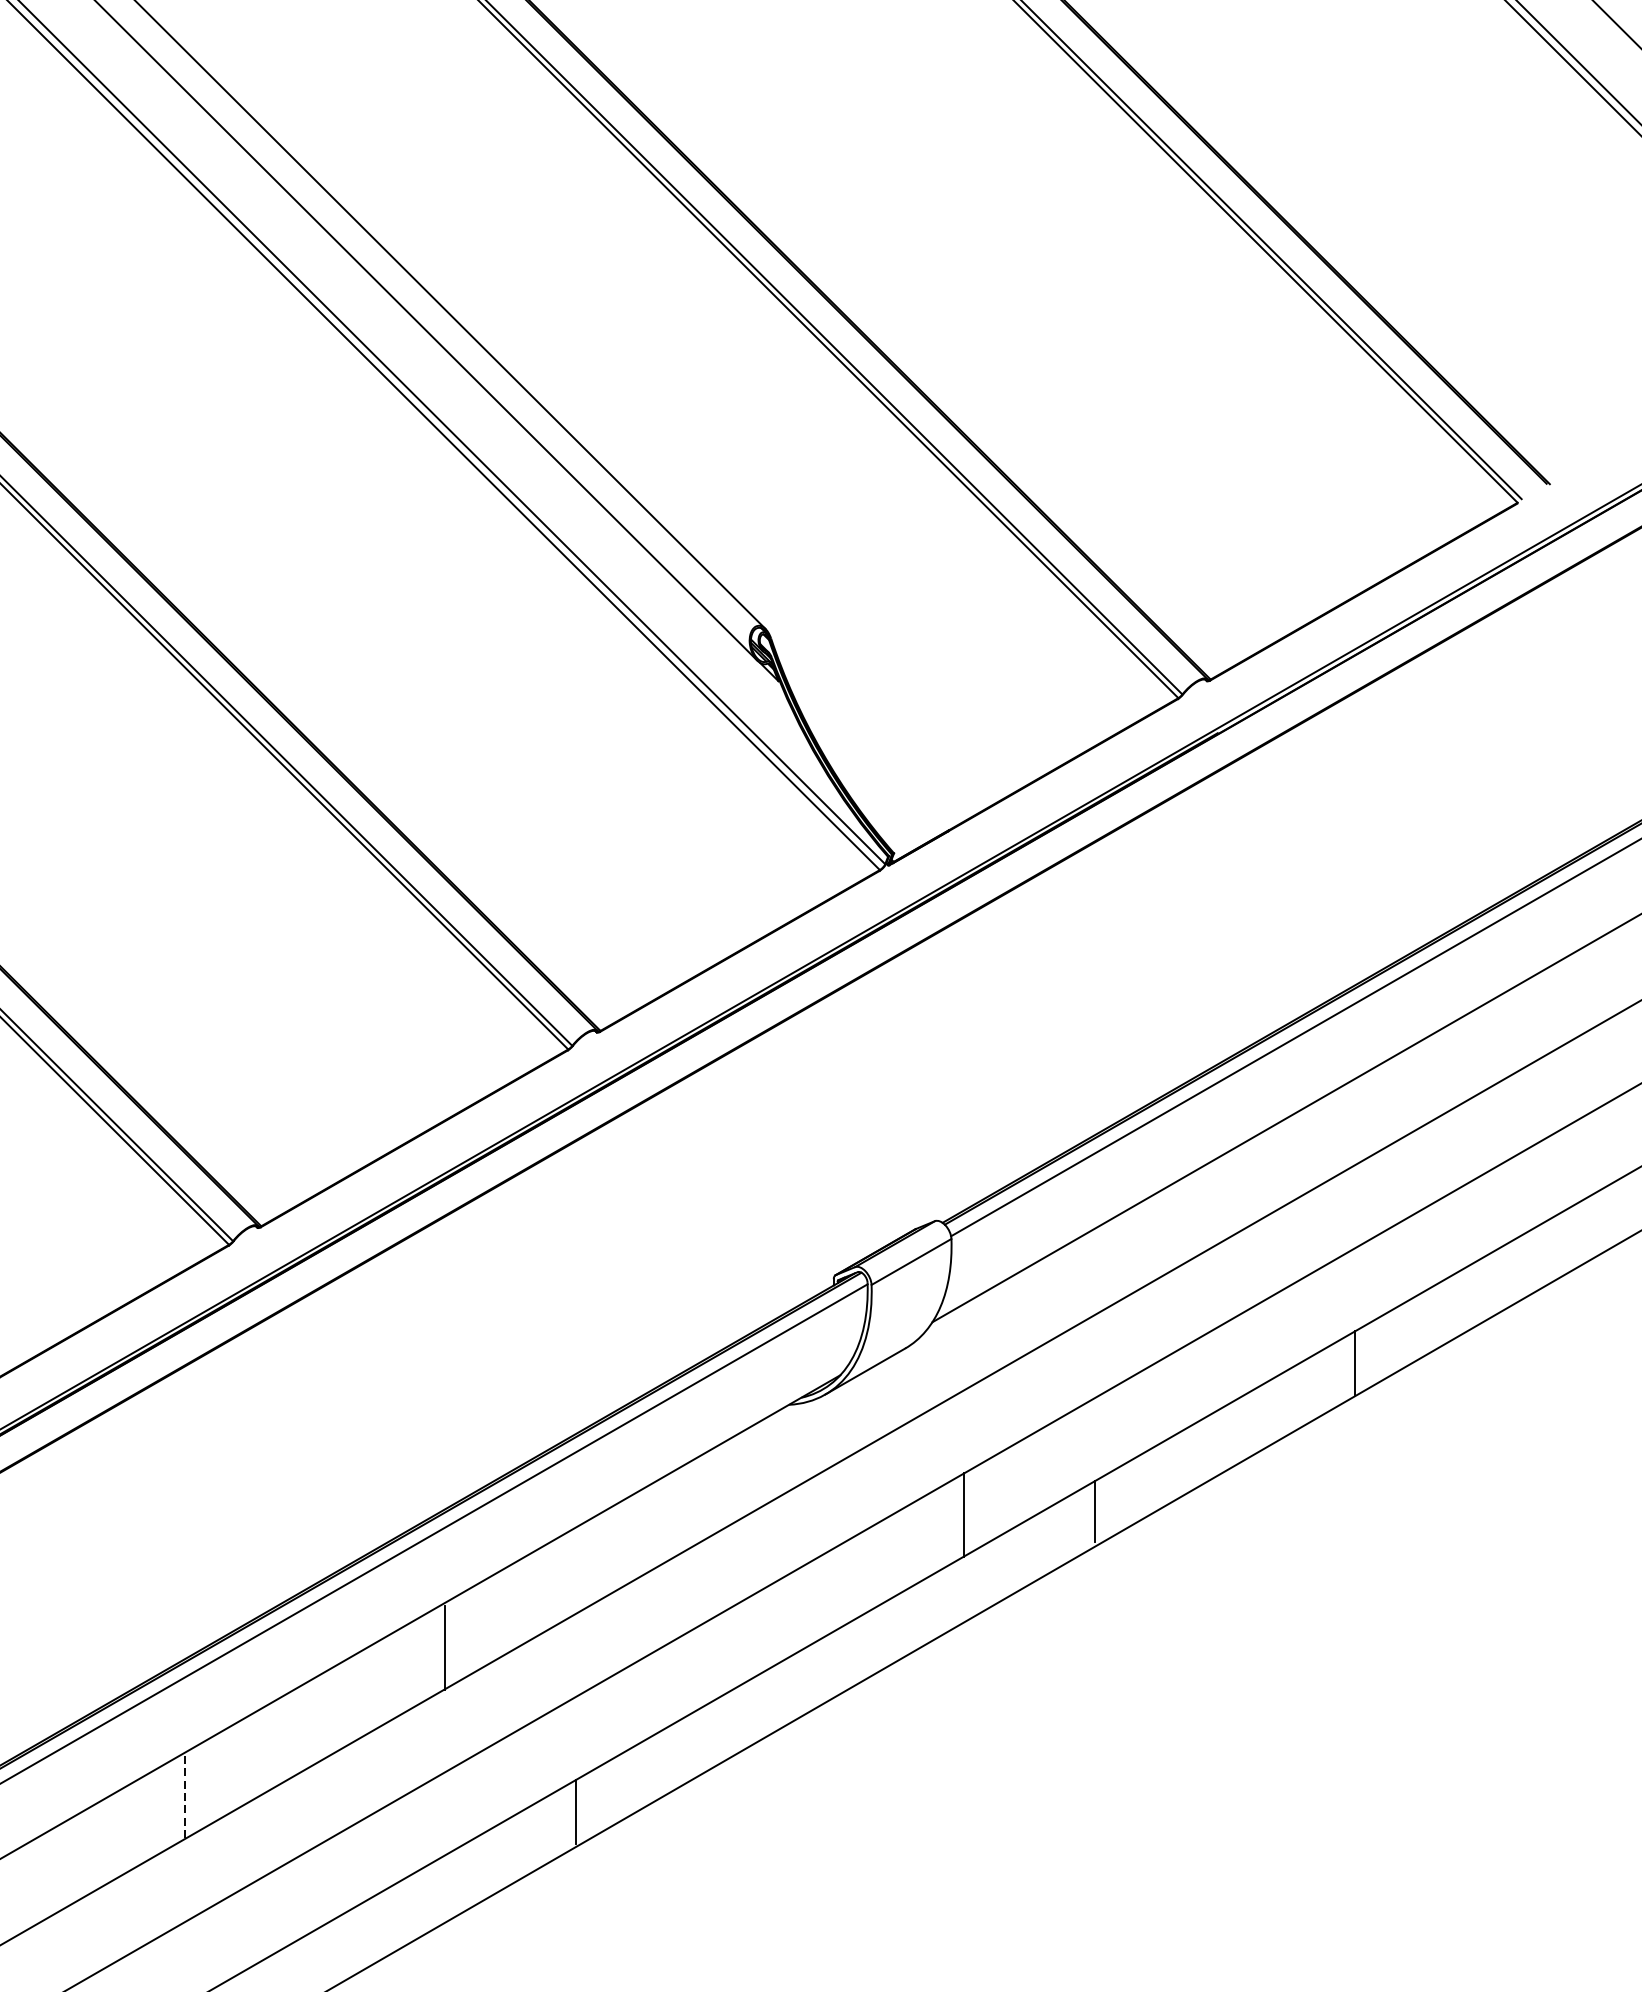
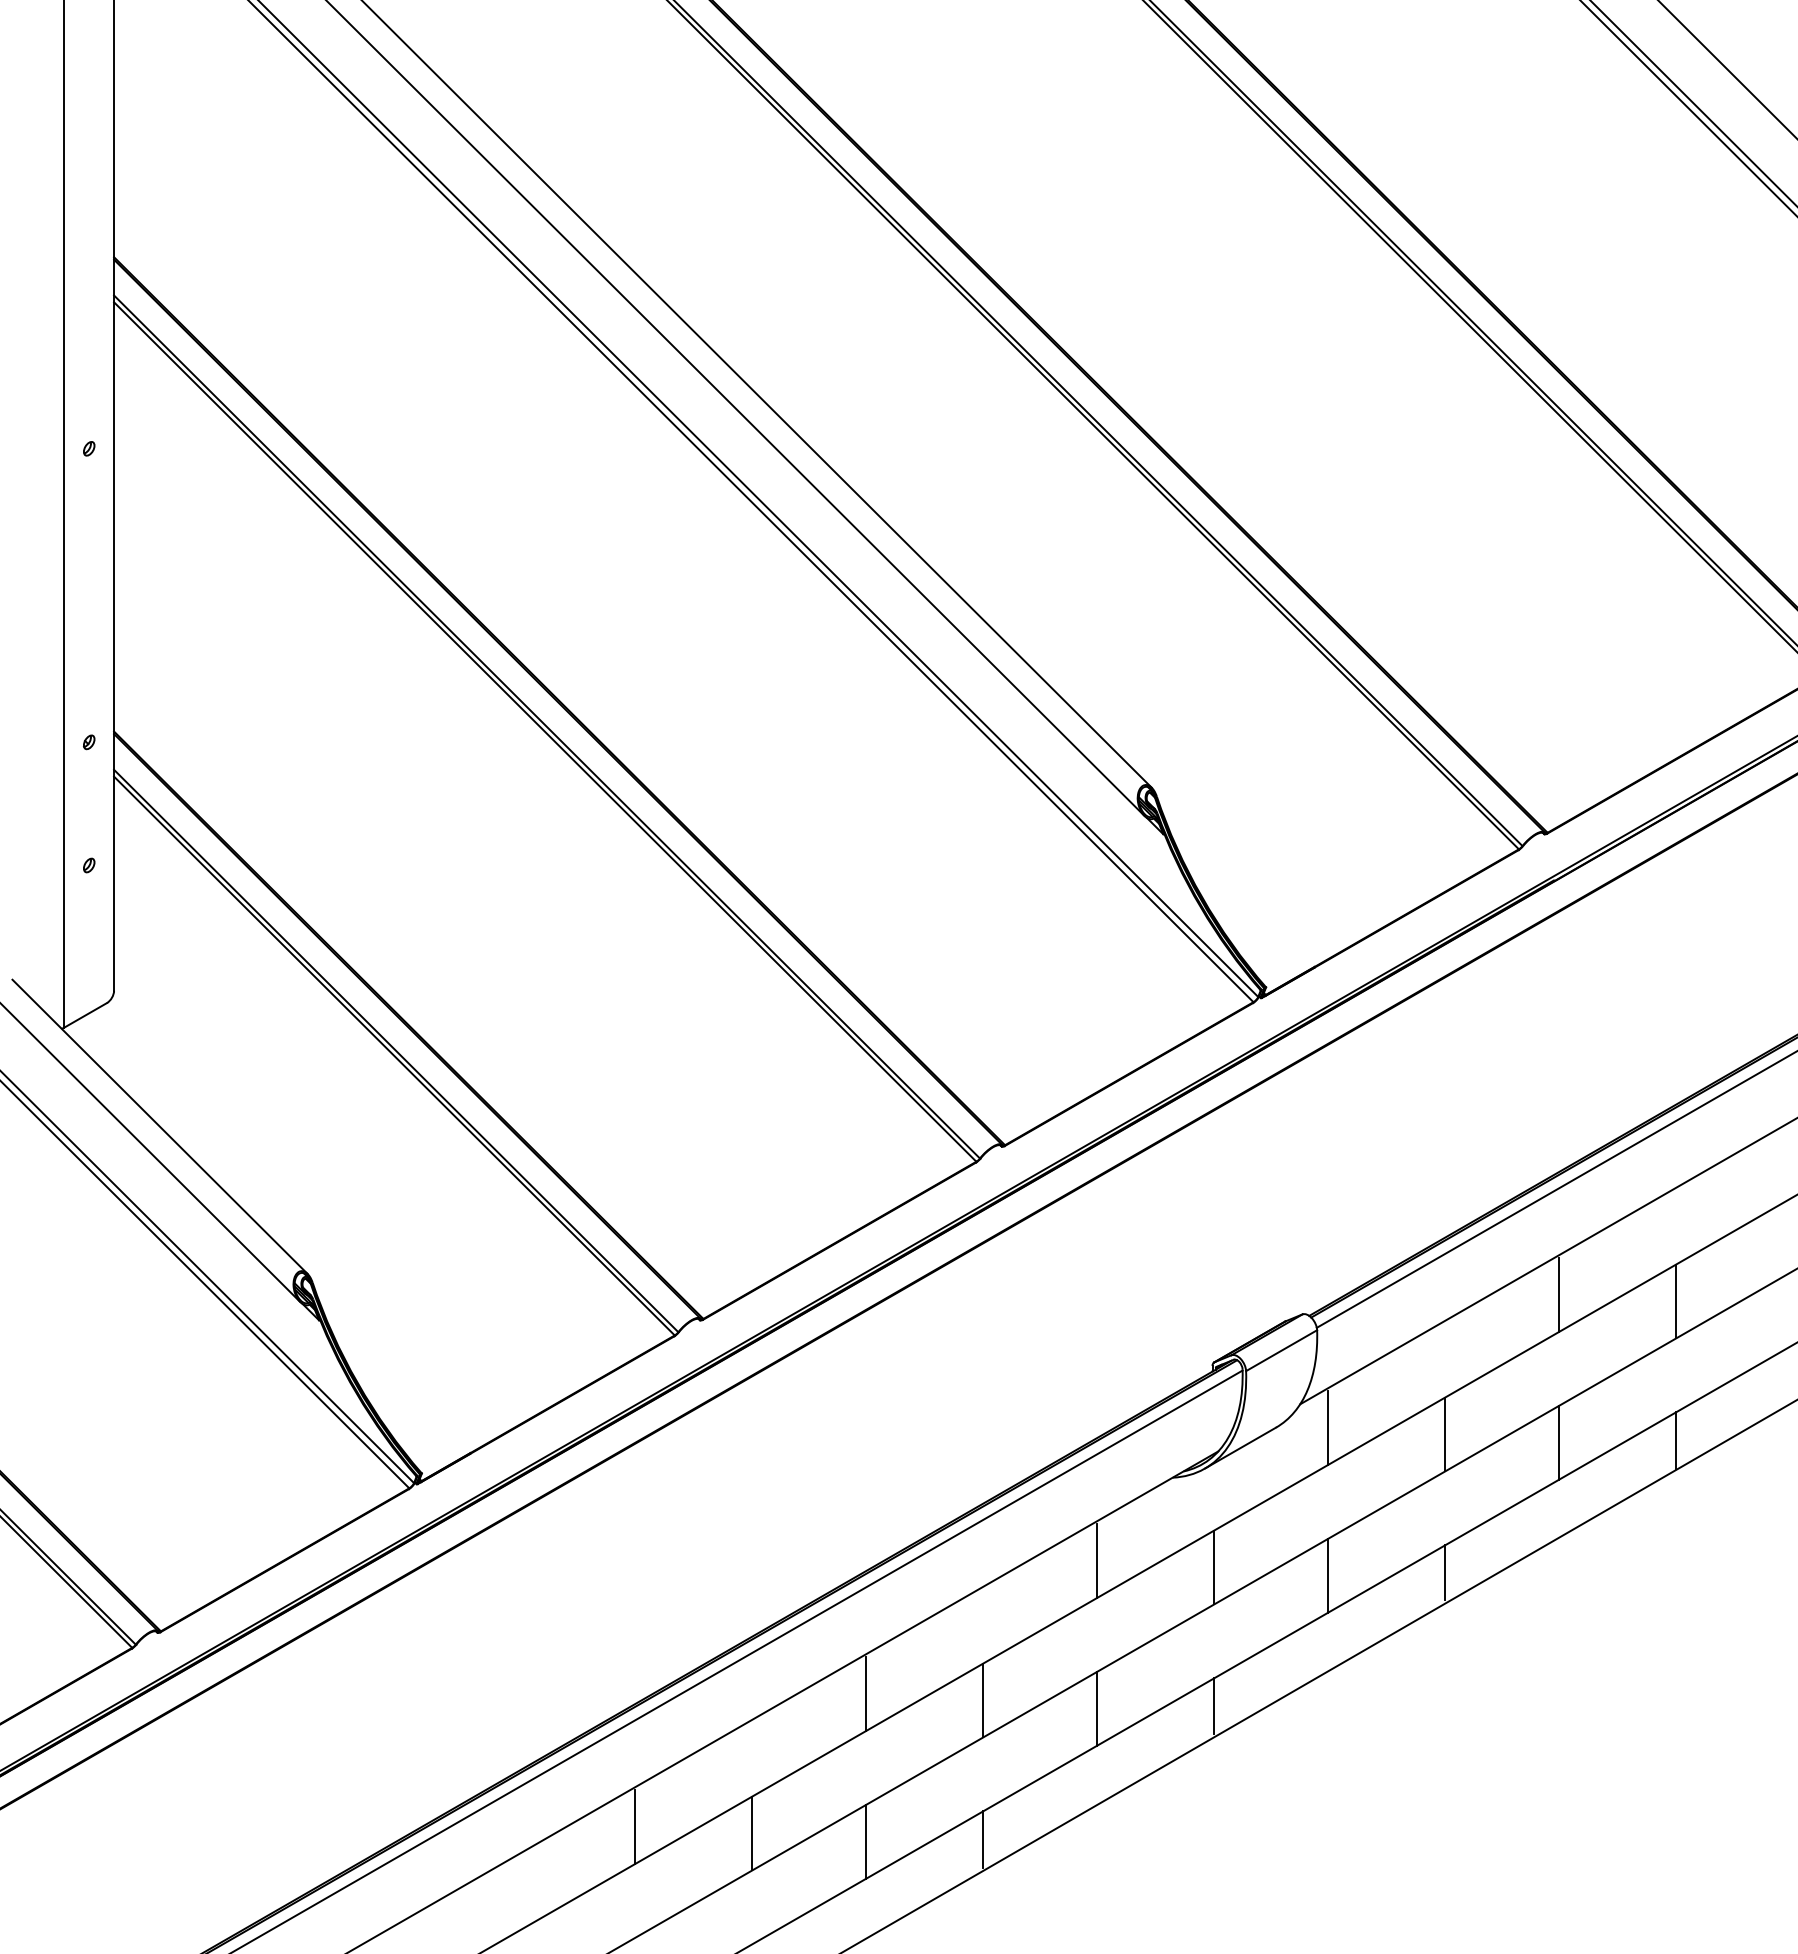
line: (1224, 1198) -> (1559, 1294), added
line: (1355, 1206) -> (1676, 1301), added
line: (964, 1348) -> (1328, 1427), added
line: (1095, 1356) -> (1445, 1434), added
line: (1224, 1365) -> (1559, 1442), added
line: (704, 1497) -> (1097, 1560), added
line: (836, 1505) -> (1214, 1567), added
line: (576, 1655) -> (983, 1700), added
line: (836, 1662) -> (1214, 1706), added
line: (704, 1664) -> (1097, 1708), added
line: (184, 1797) -> (635, 1826), dashed -> solid
line: (316, 1804) -> (752, 1833), added
line: (444, 1813) -> (866, 1841), added

